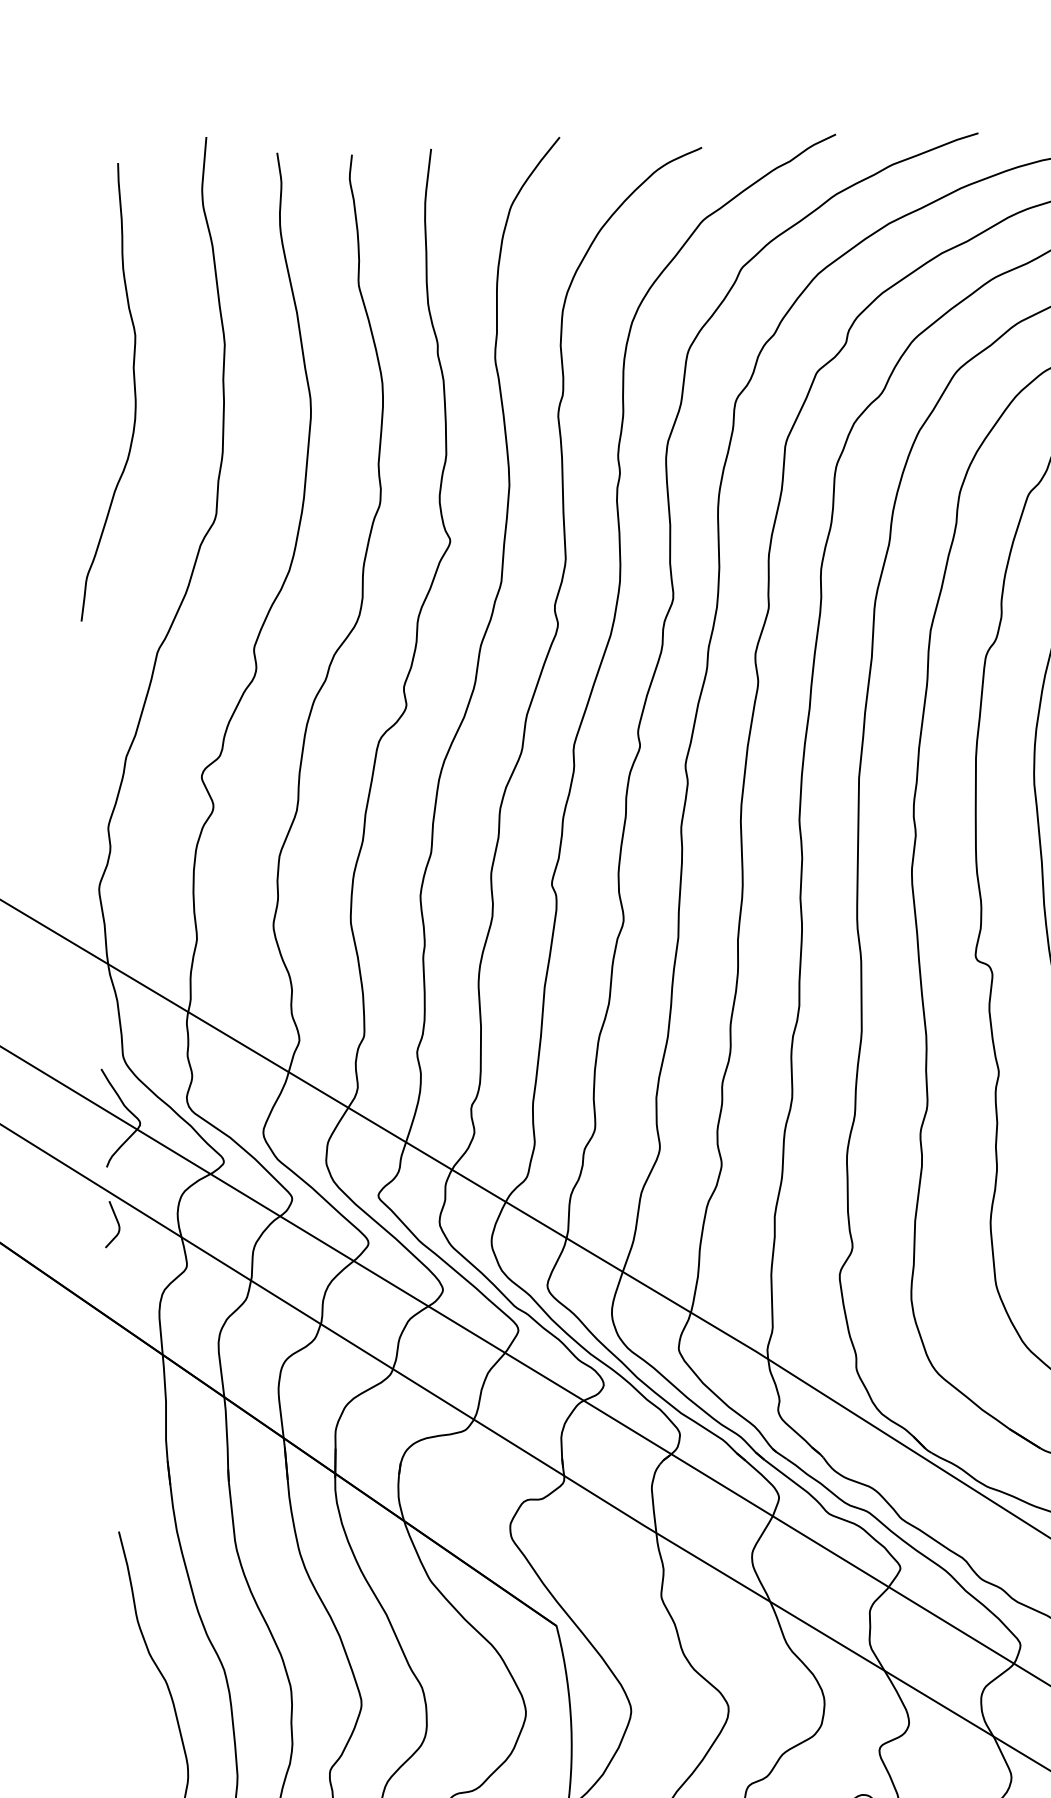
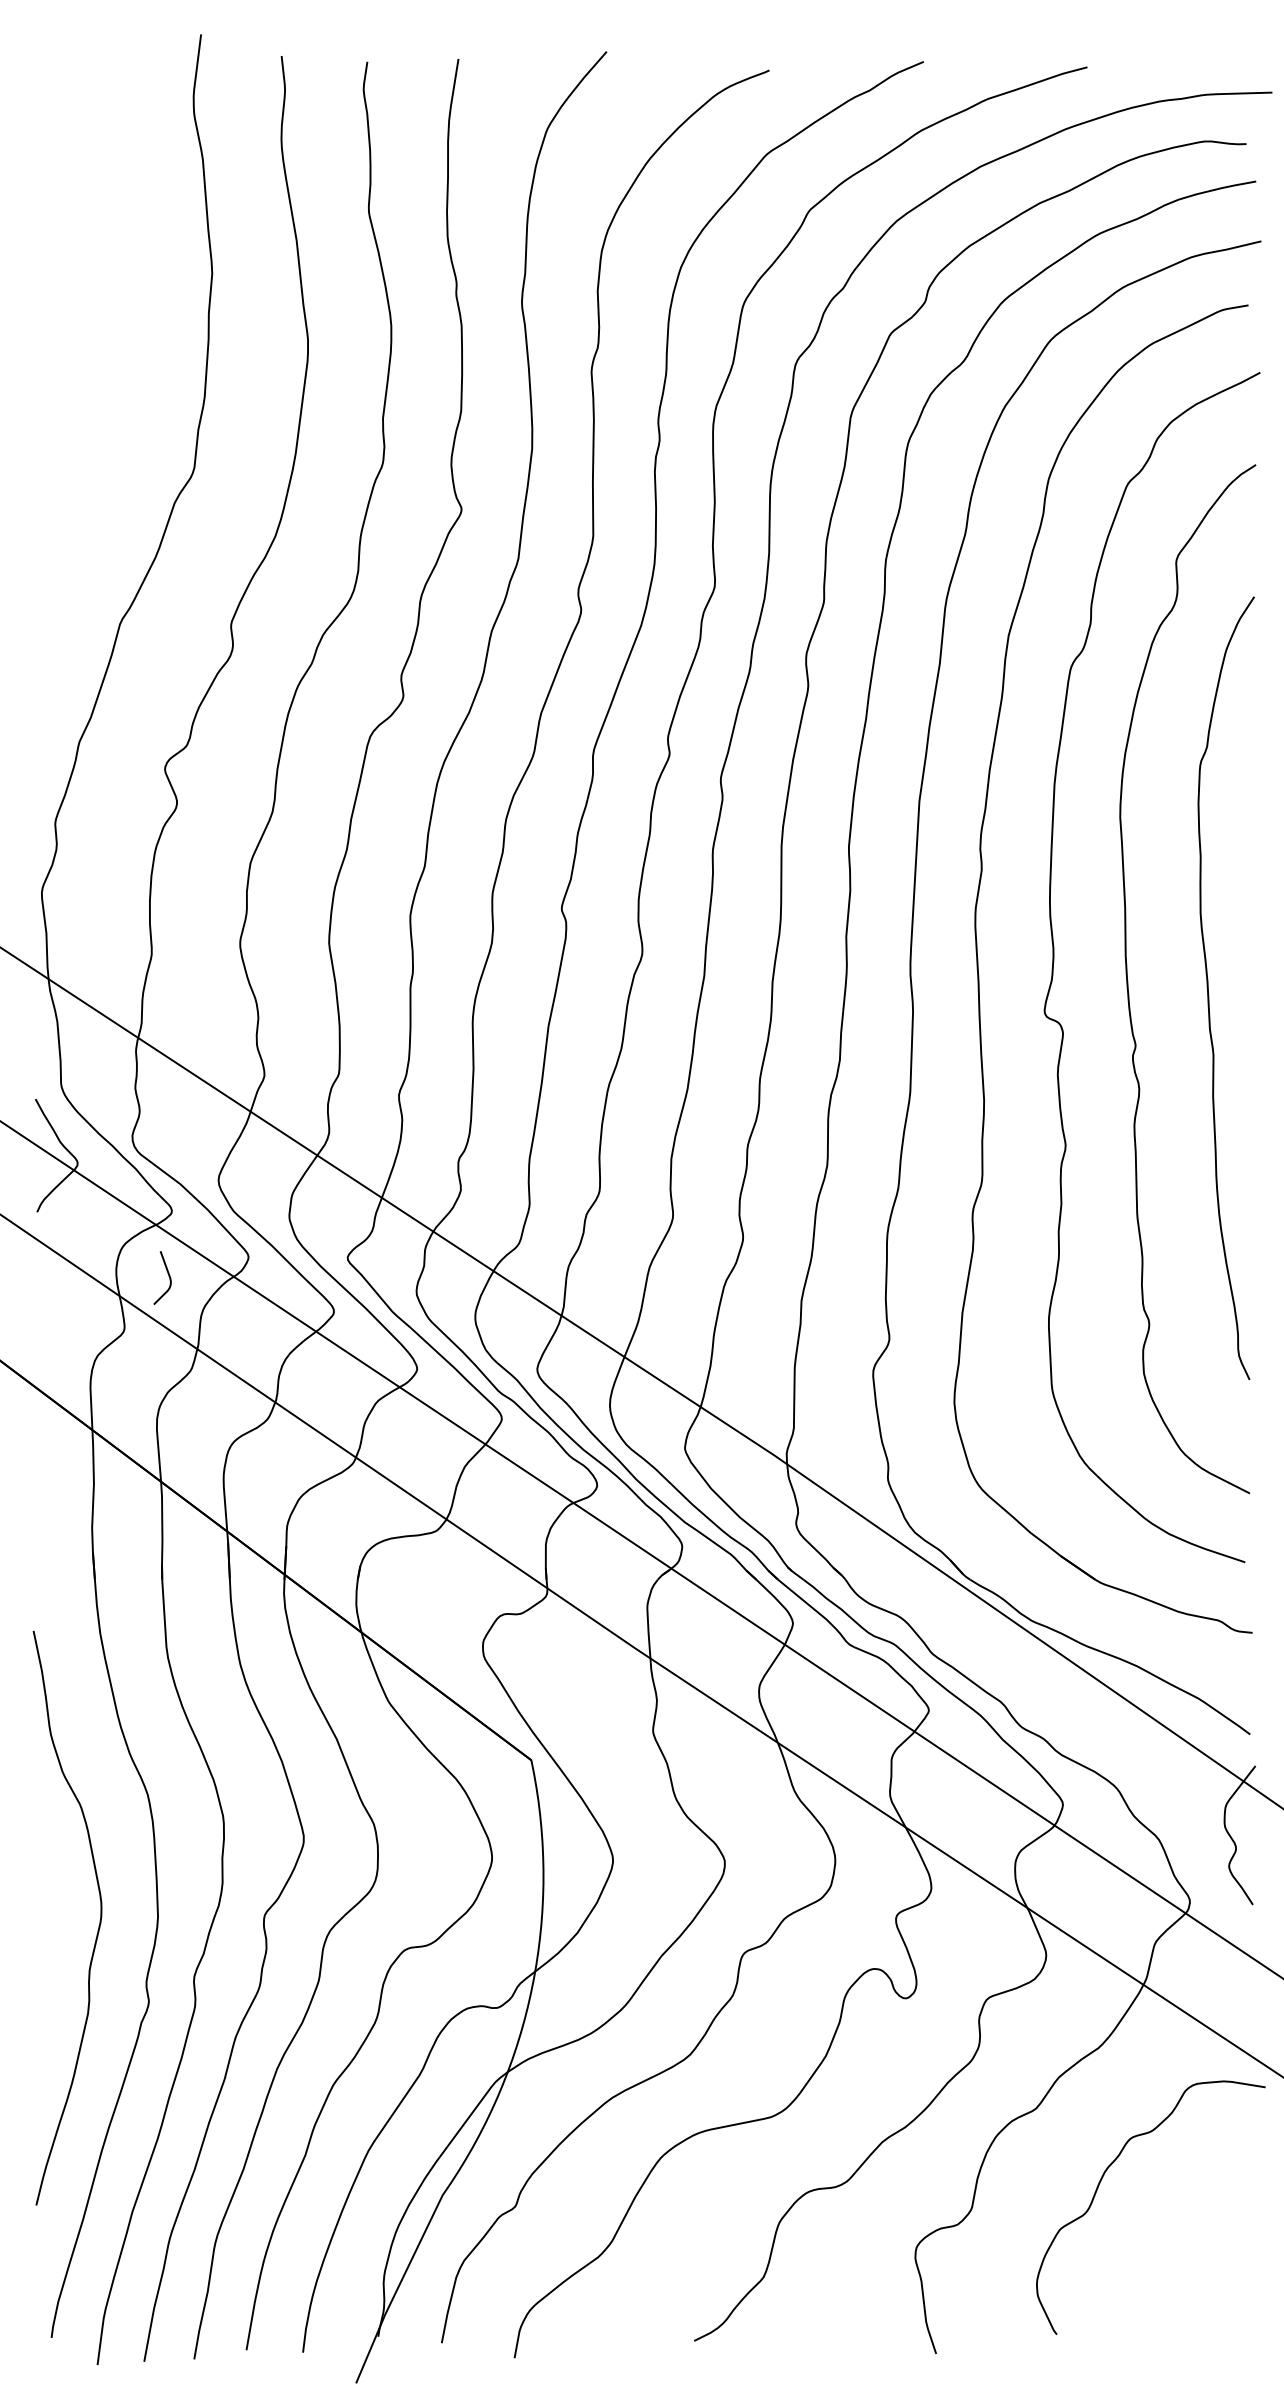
curve: (134, 390) -> (106, 322), removed
curve: (117, 1222) -> (168, 1276), moved

